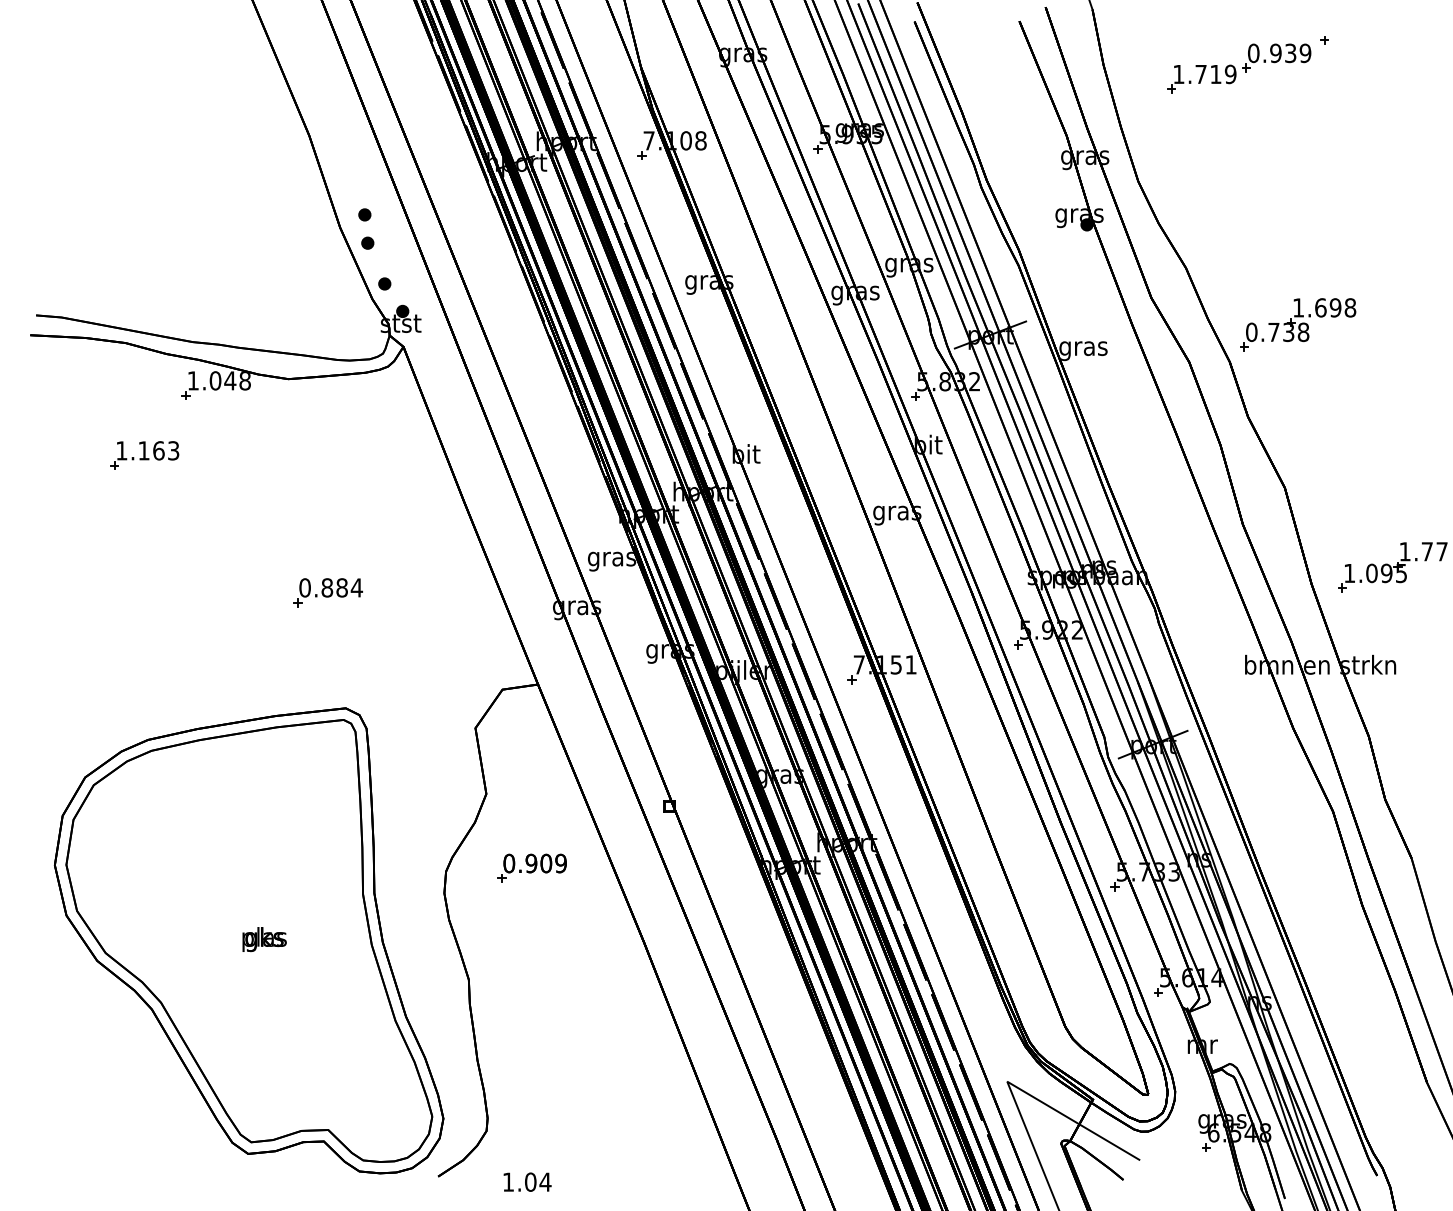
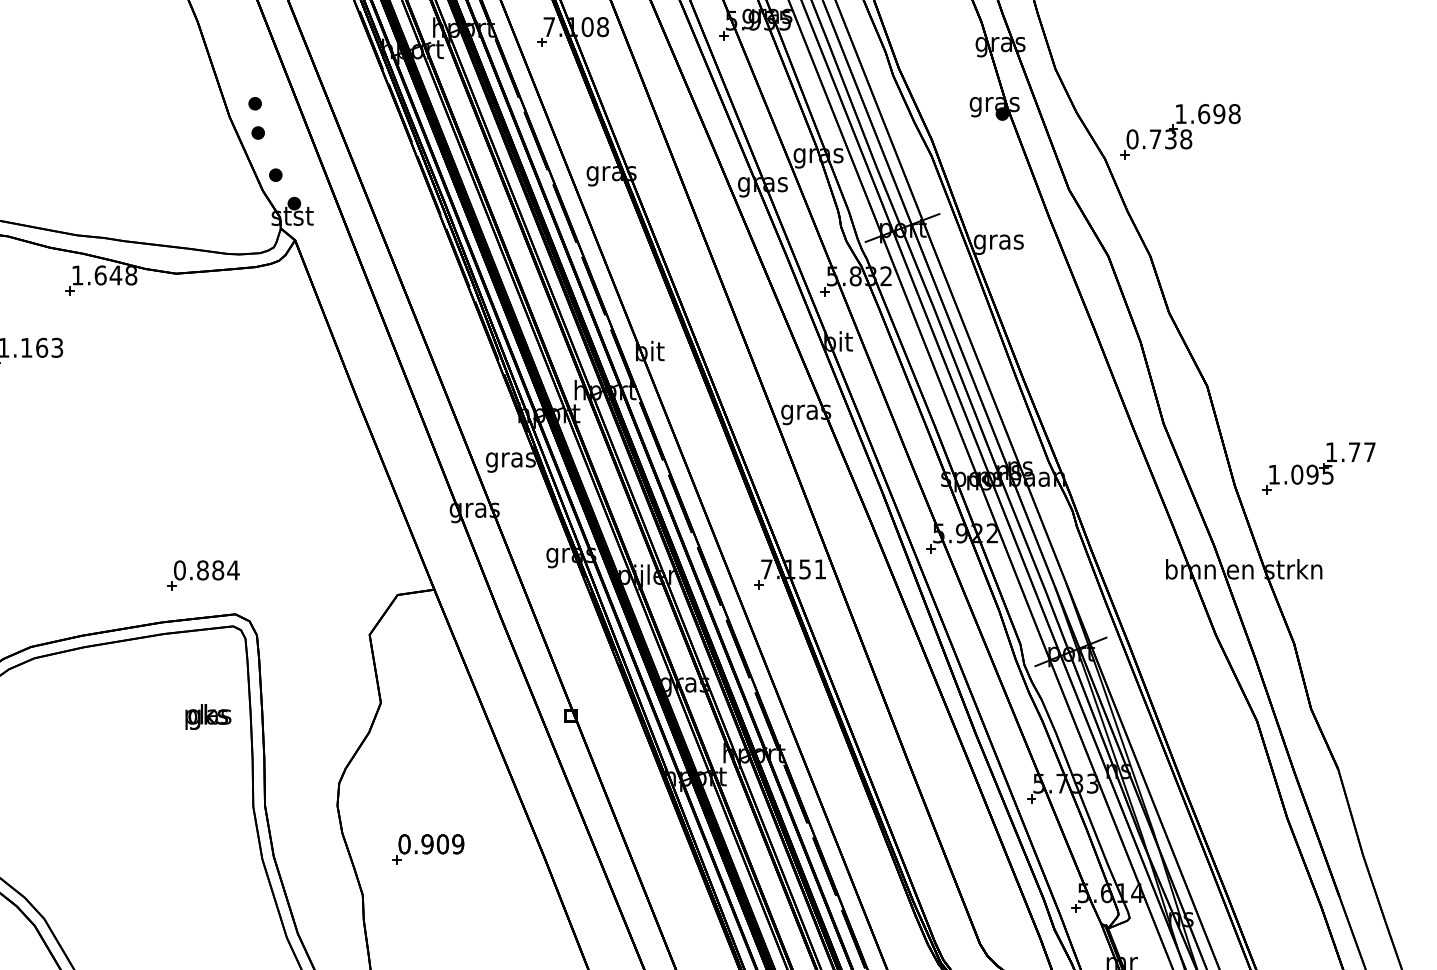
part: (1298, 324) -> (1180, 131), moved
text: (215, 380) -> (100, 275), 1.048 -> 1.648
part: (327, 592) -> (203, 575), moved
part: (531, 867) -> (427, 848), moved
text: (264, 939) -> (208, 716), moved

